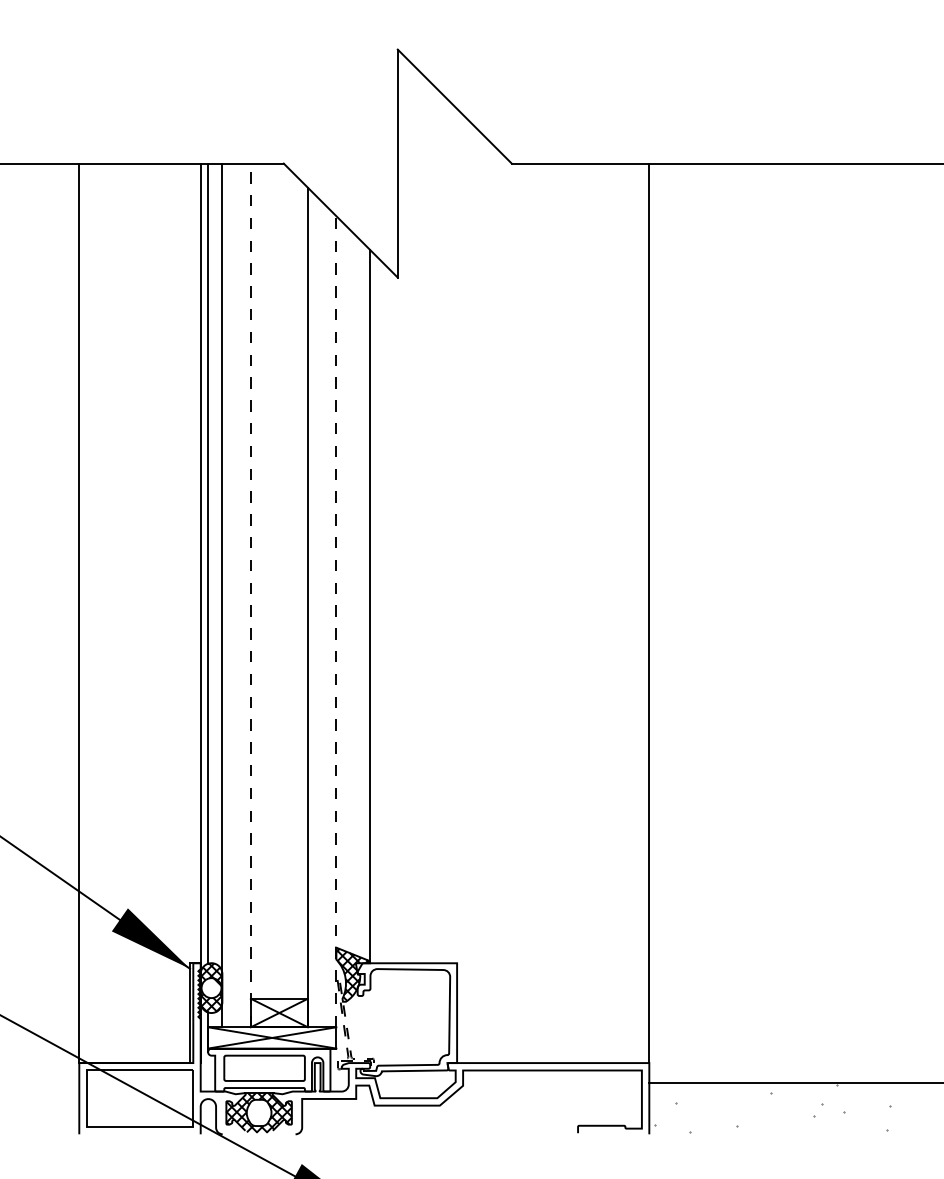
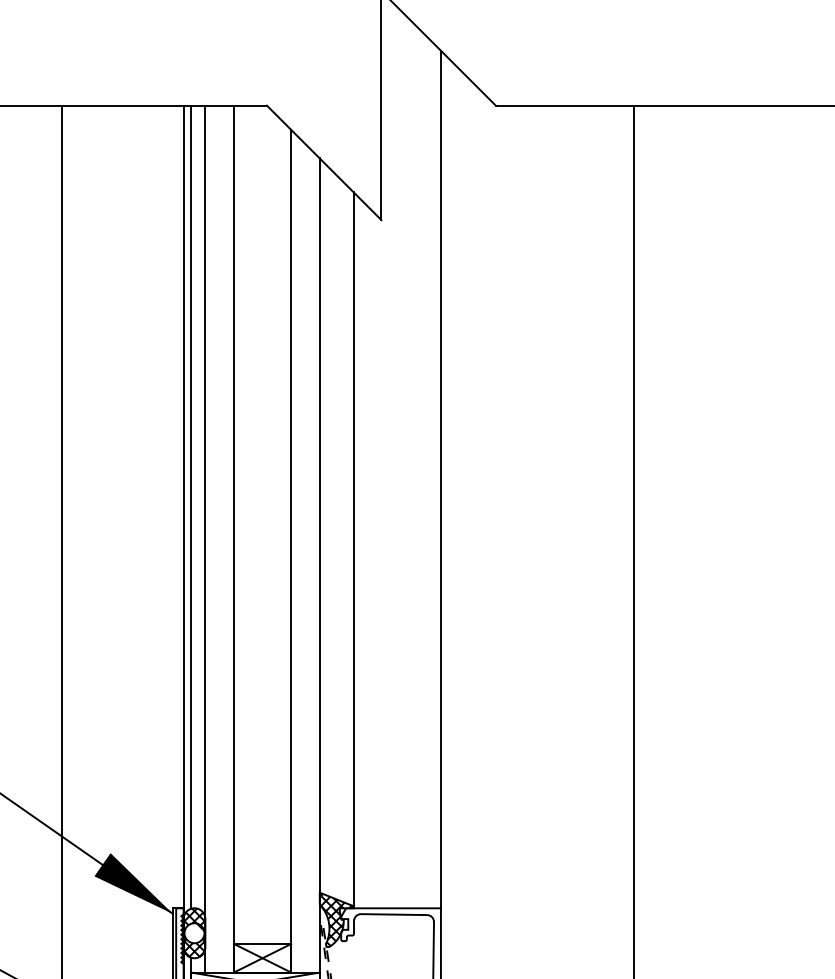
line: (457, 535) -> (441, 478), added
line: (250, 595) -> (233, 539), dashed -> solid
line: (336, 621) -> (319, 565), dashed -> solid

